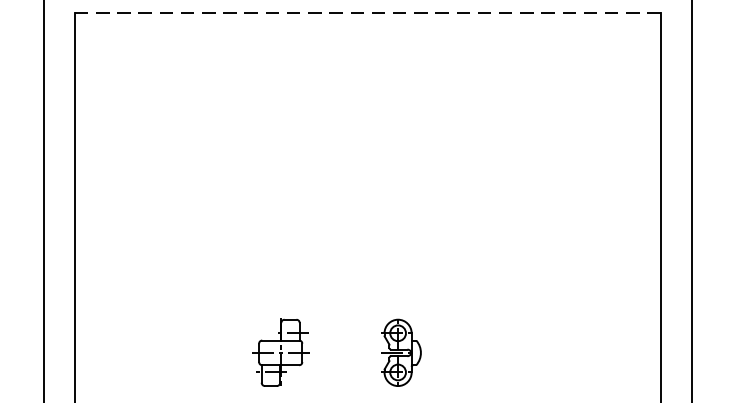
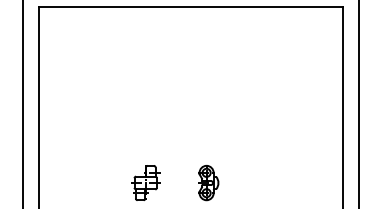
line: (368, 12) -> (191, 6), dashed -> solid

